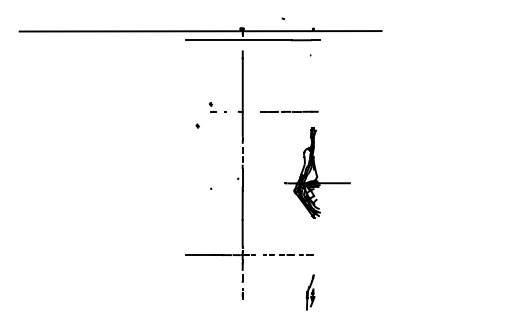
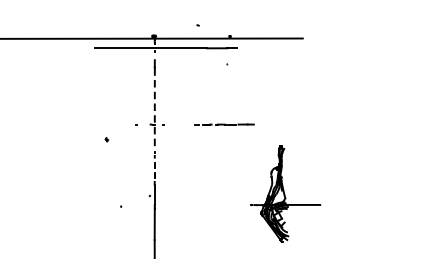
line: (242, 98) -> (154, 110), solid -> dashed
part: (212, 107) -> (122, 119), removed
line: (289, 111) -> (223, 124), moved
part: (317, 172) -> (285, 193), moved

